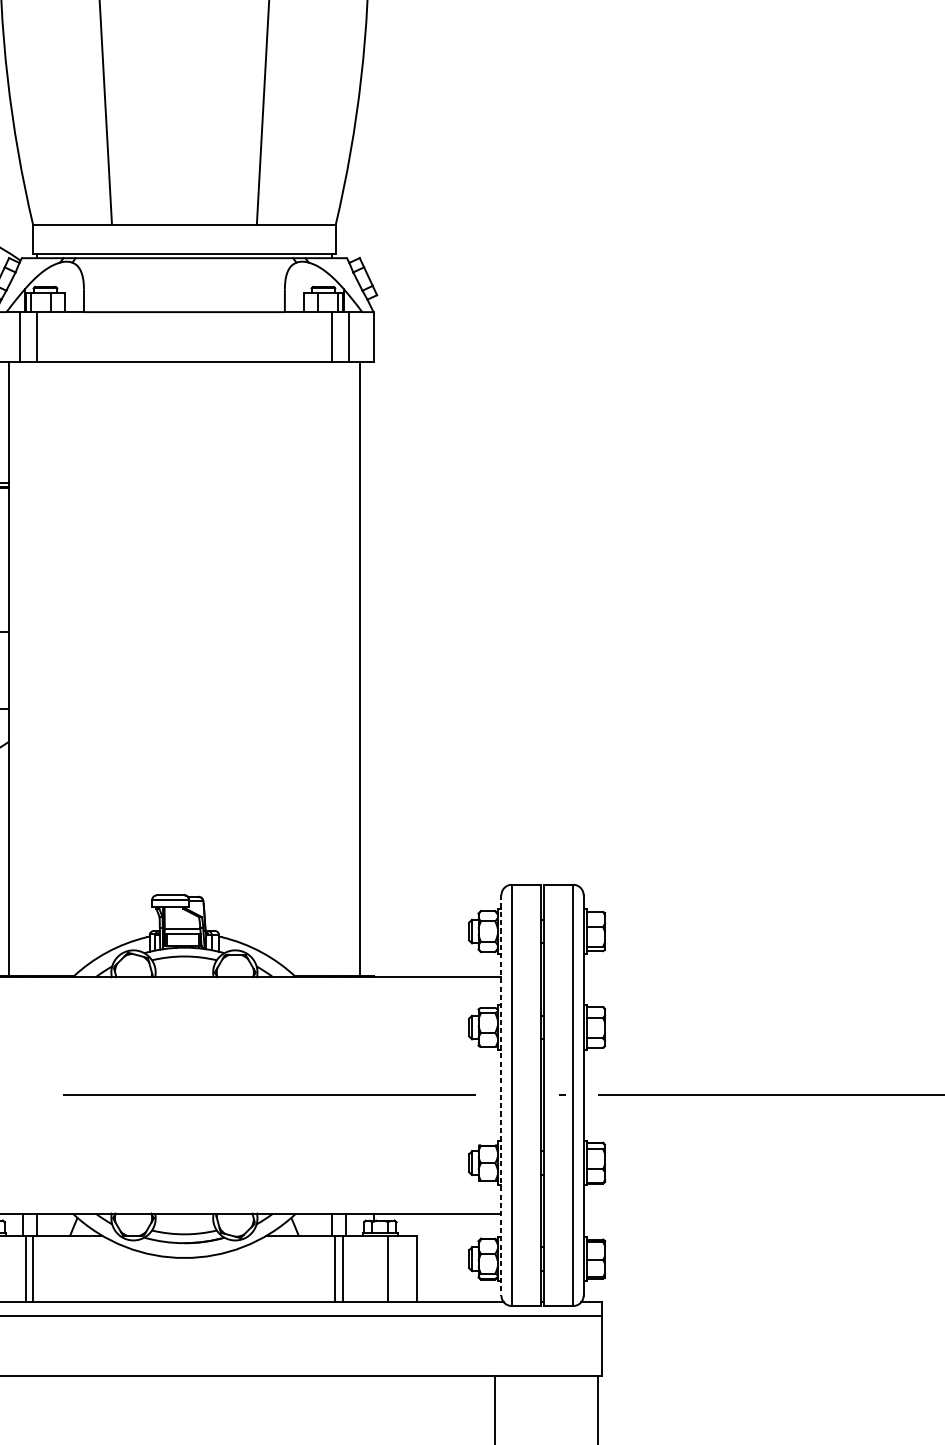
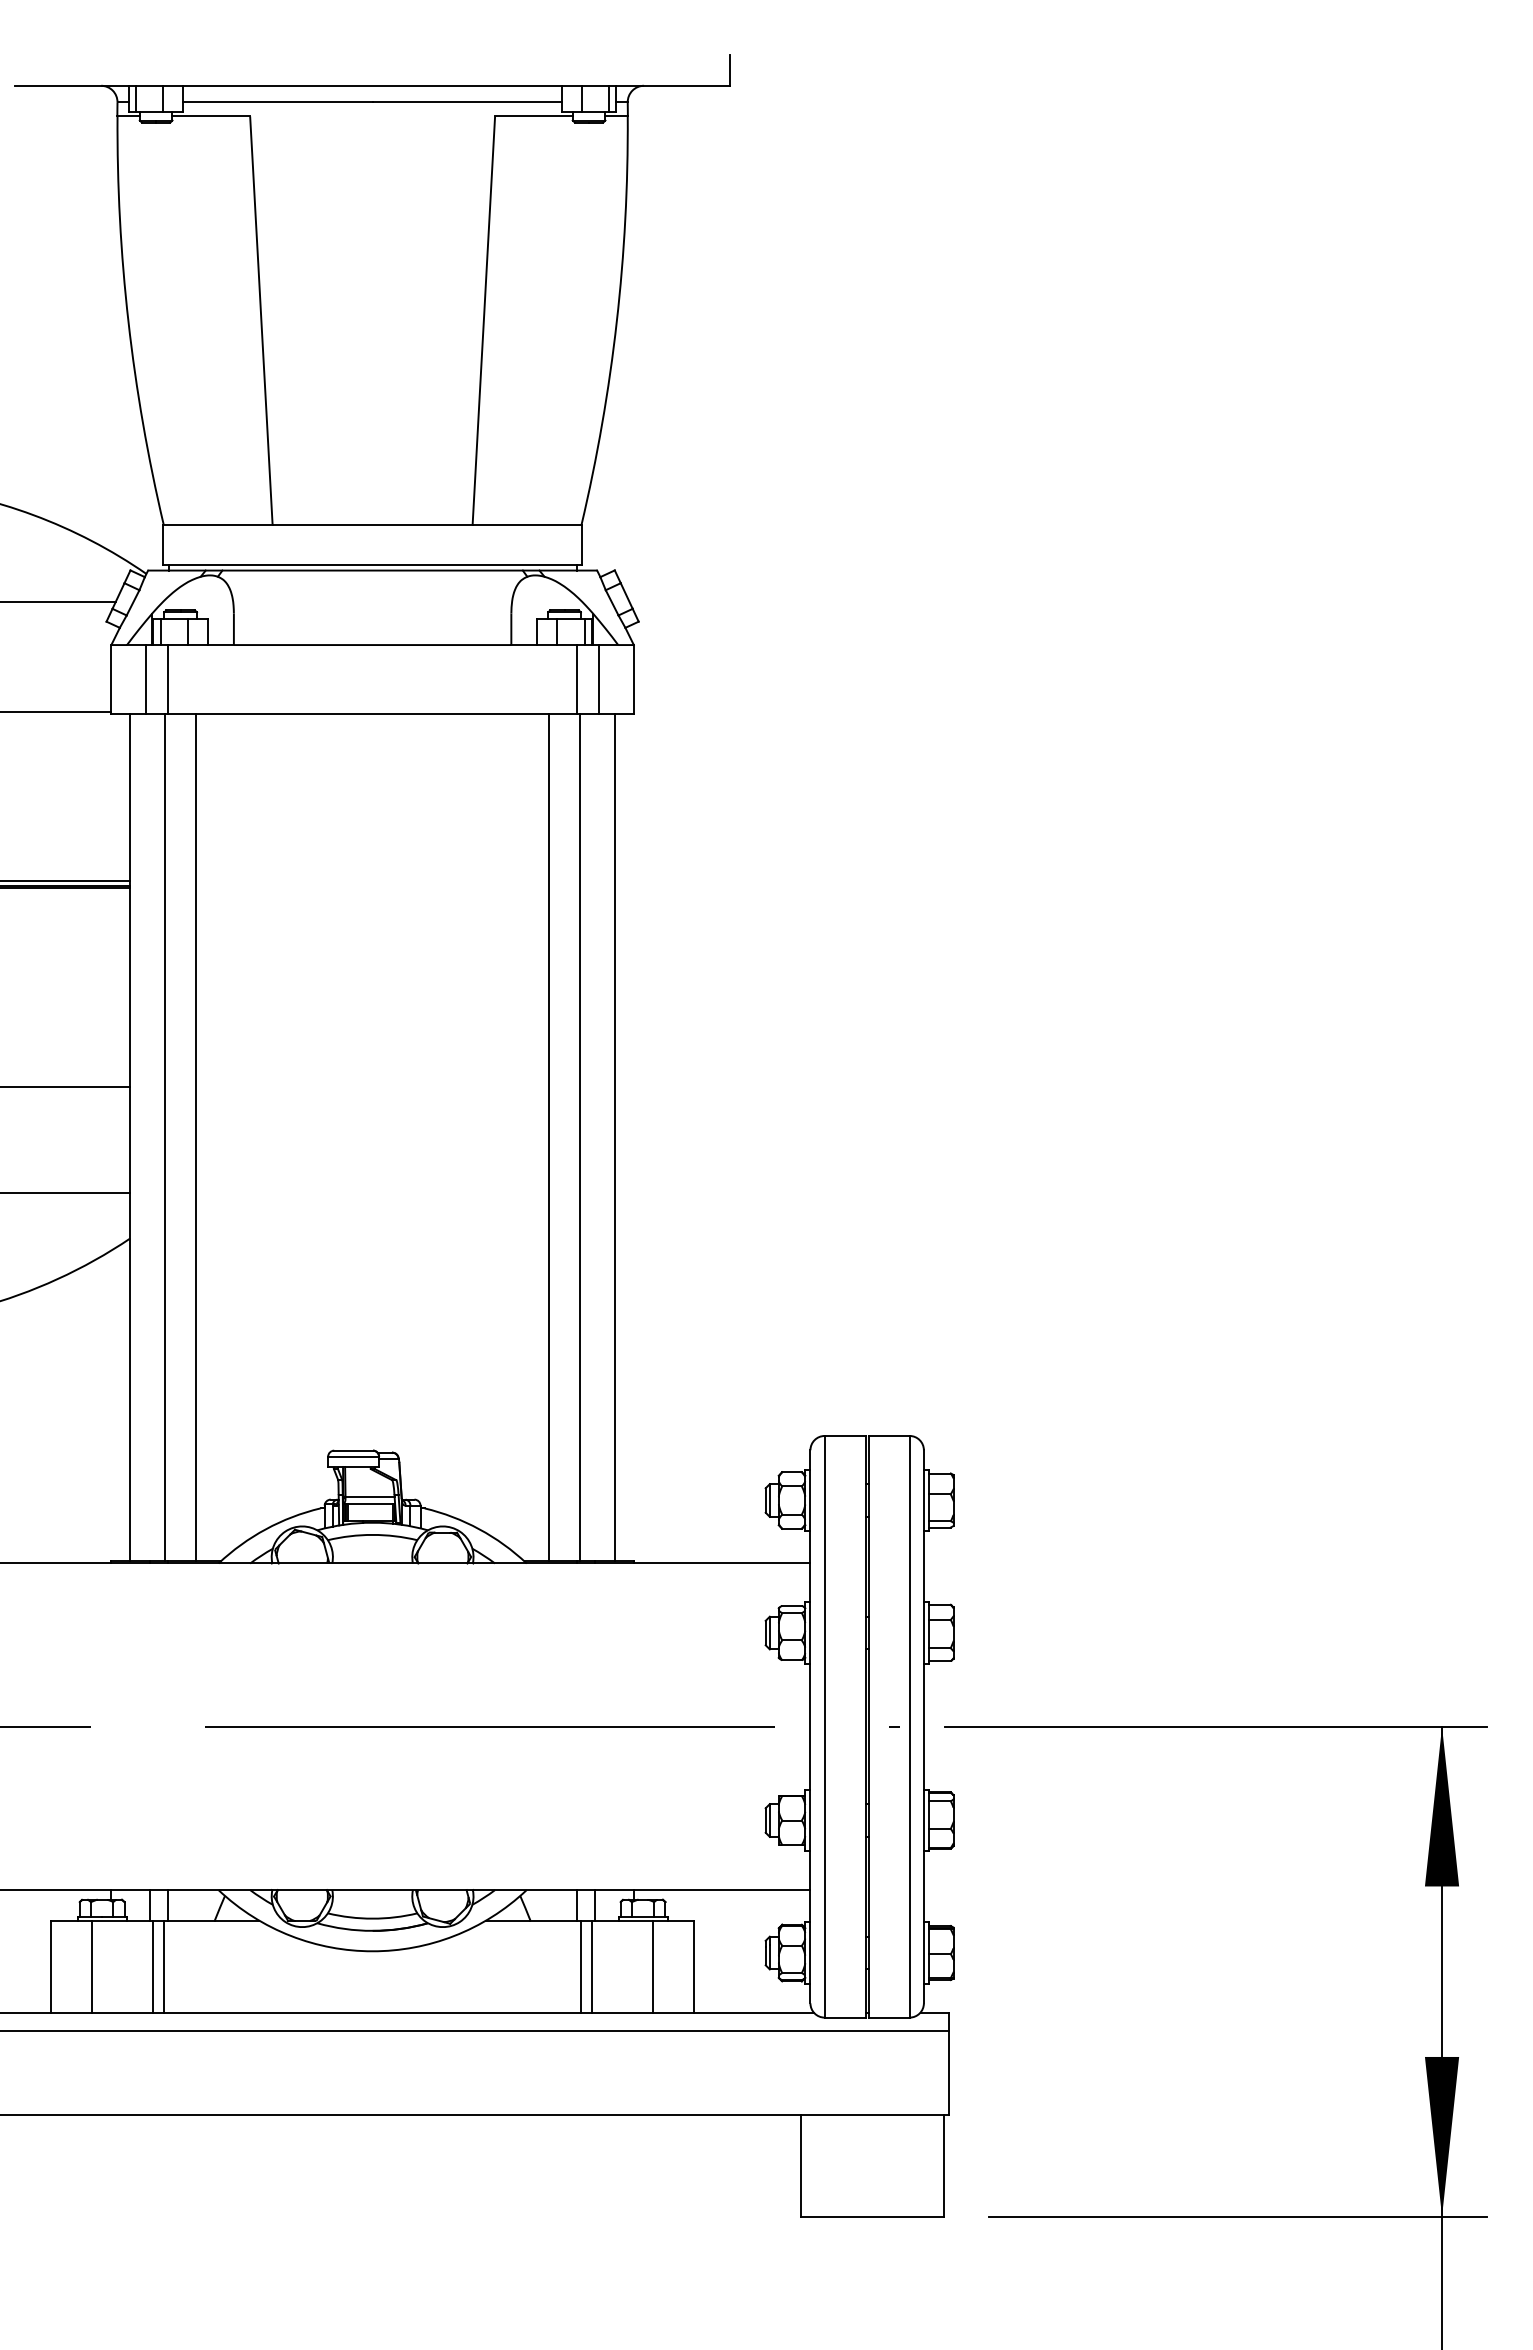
line: (34, 668) -> (165, 1137), added
line: (56, 668) -> (196, 1137), added
line: (312, 668) -> (549, 1137), added
line: (334, 668) -> (579, 1137), added
line: (501, 1095) -> (810, 1726), dashed -> solid

